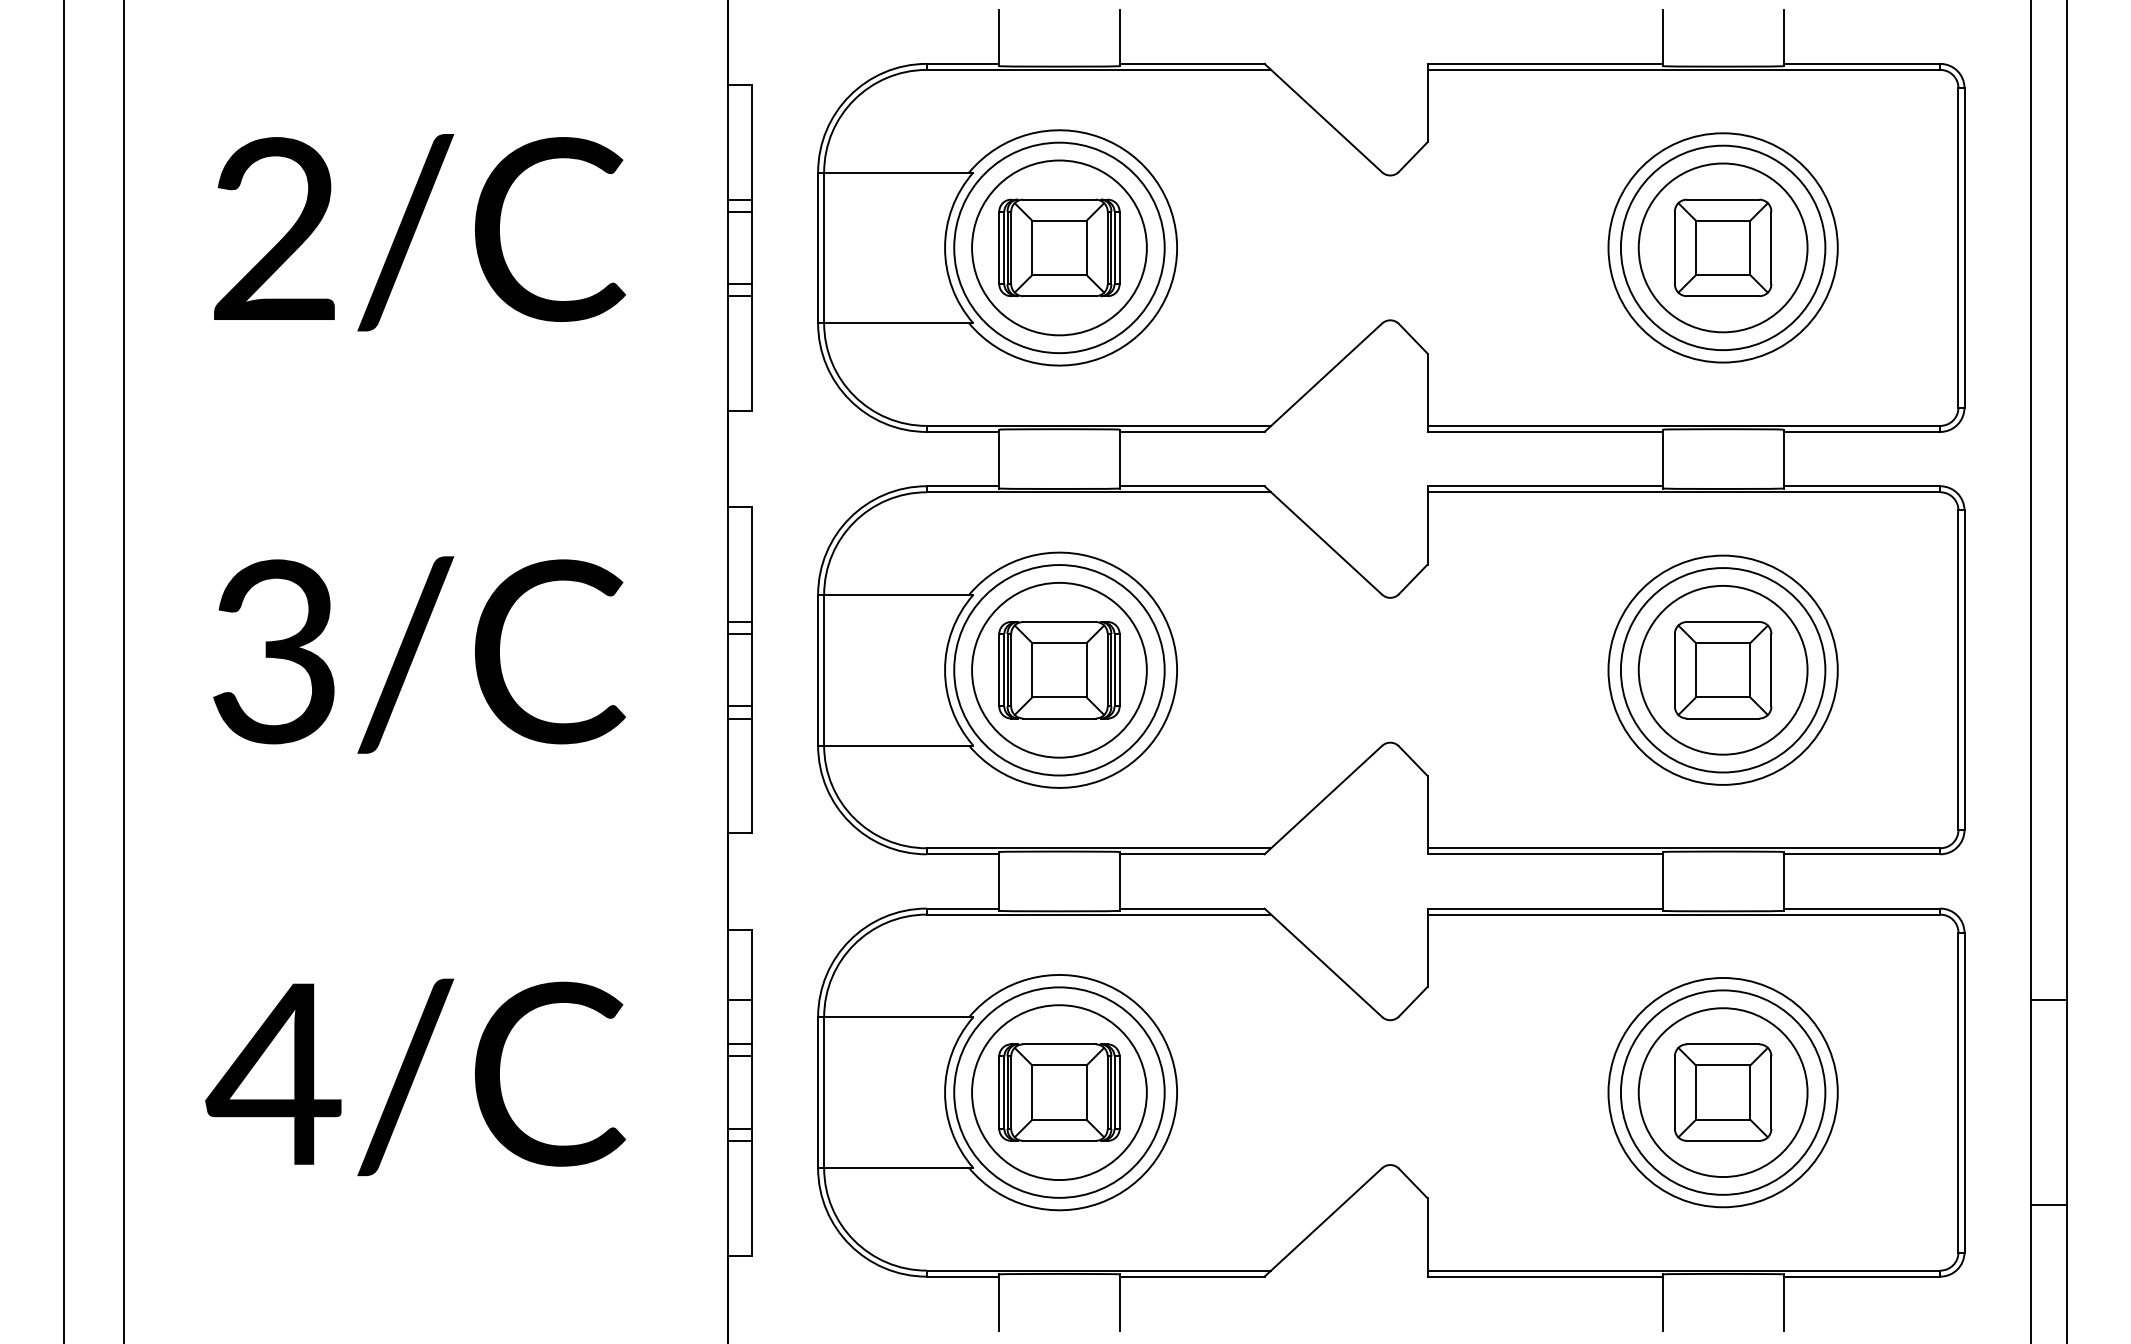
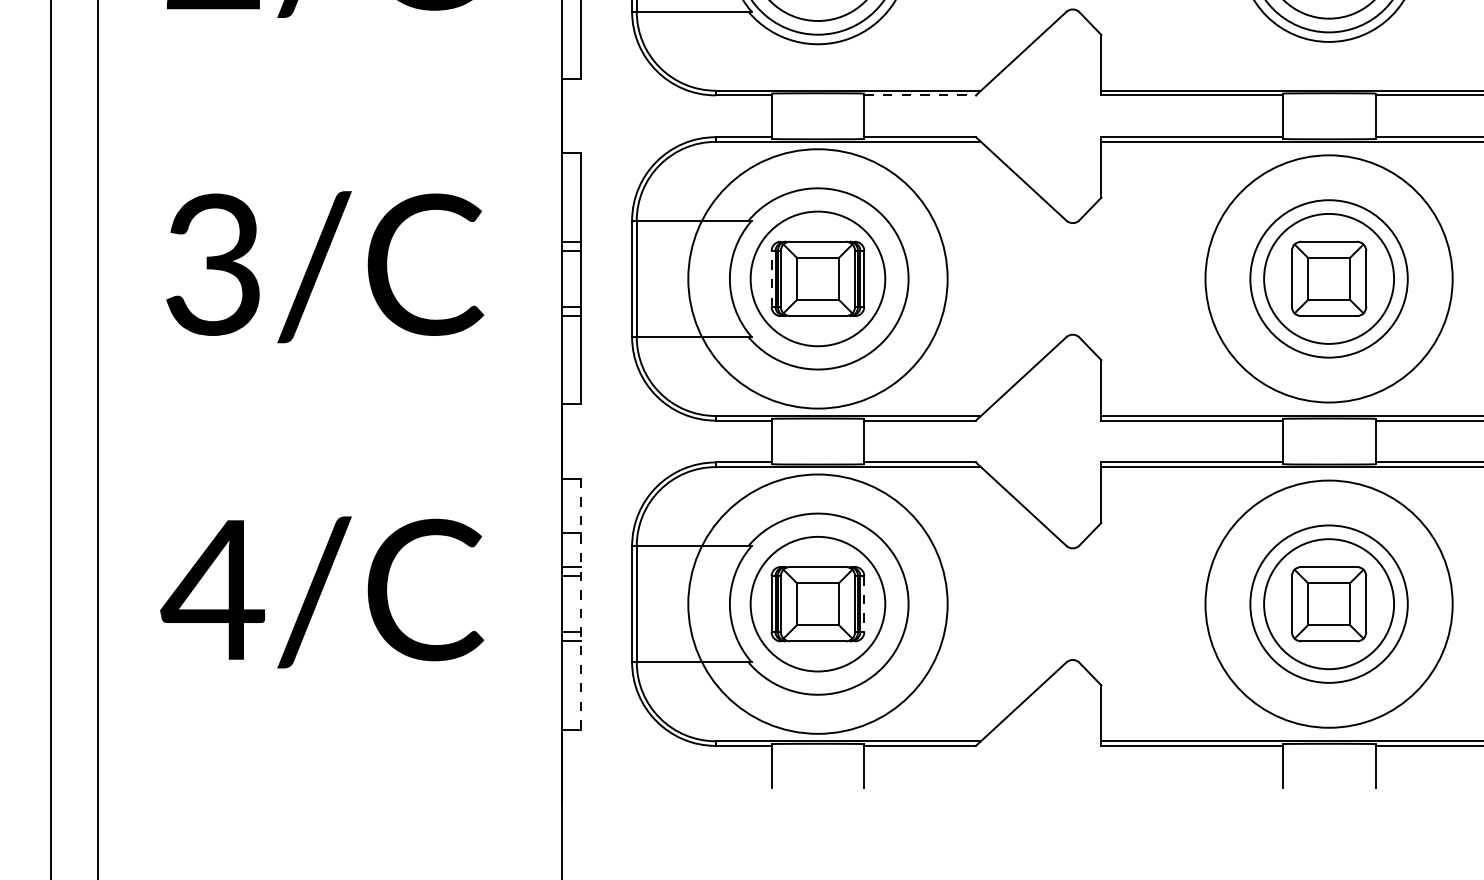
line: (1192, 431) -> (920, 95), solid -> dashed
line: (999, 669) -> (771, 278), solid -> dashed
circle: (1722, 669) -> (1328, 278), size x1.4
circle: (1059, 670) -> (818, 279), size x1.6
line: (751, 1092) -> (580, 604), solid -> dashed
circle: (1059, 1092) -> (818, 604), size x1.6
circle: (1722, 1092) -> (1328, 604), size x1.4
line: (1119, 1093) -> (864, 604), solid -> dashed

